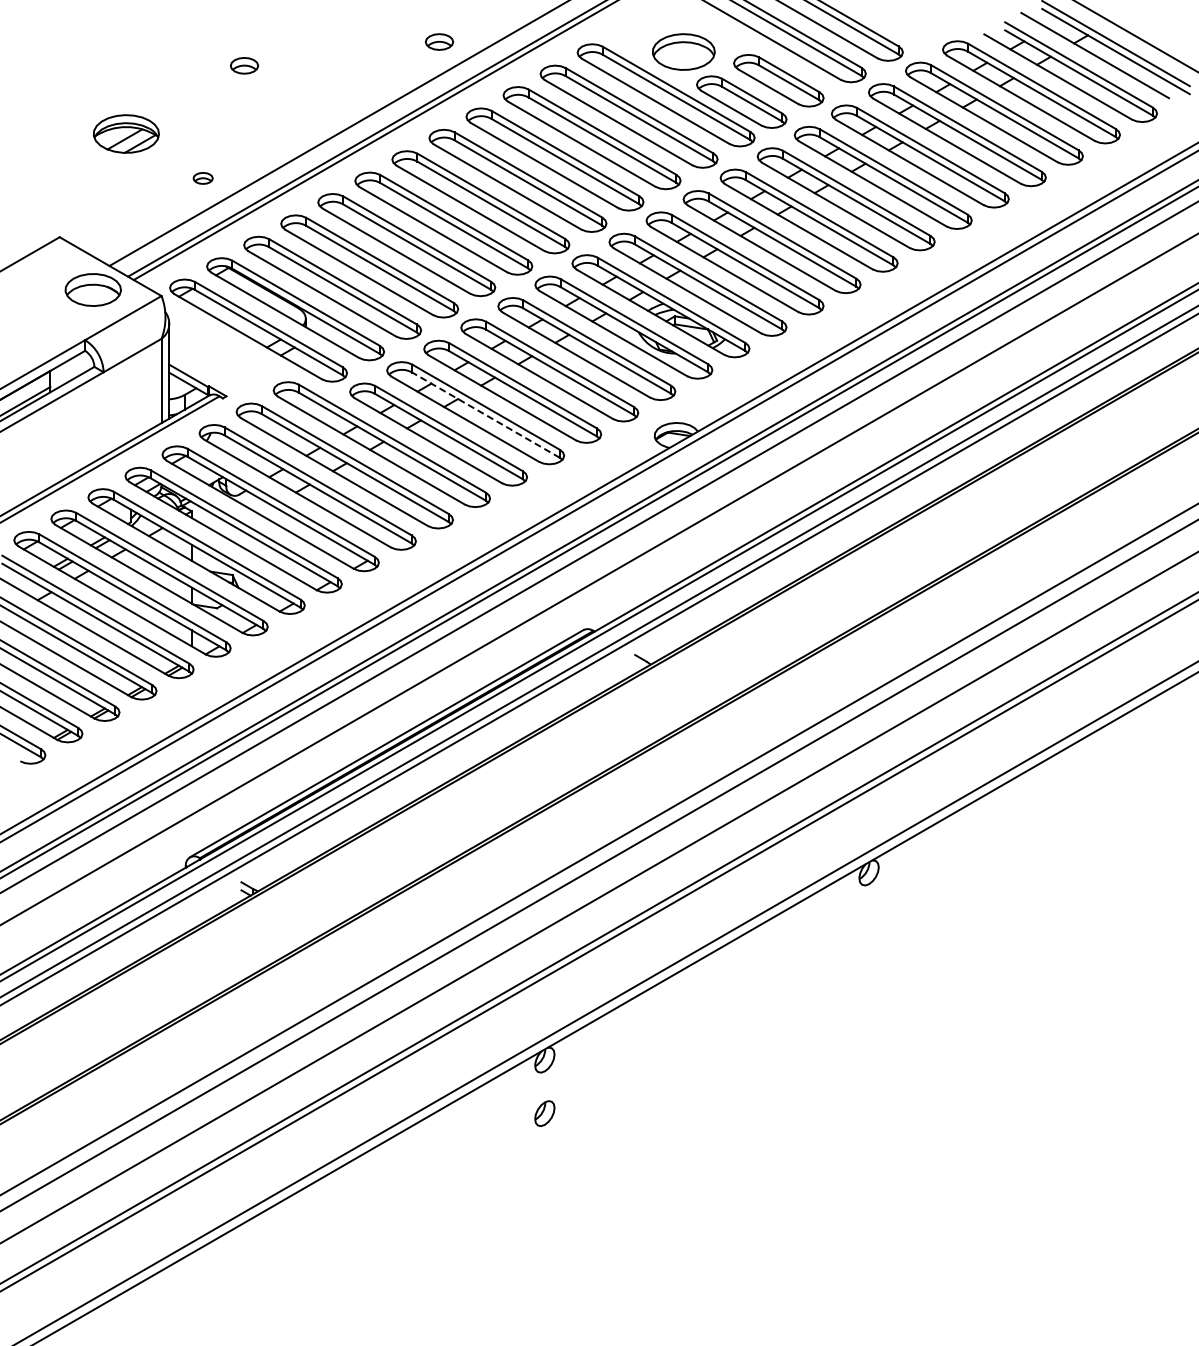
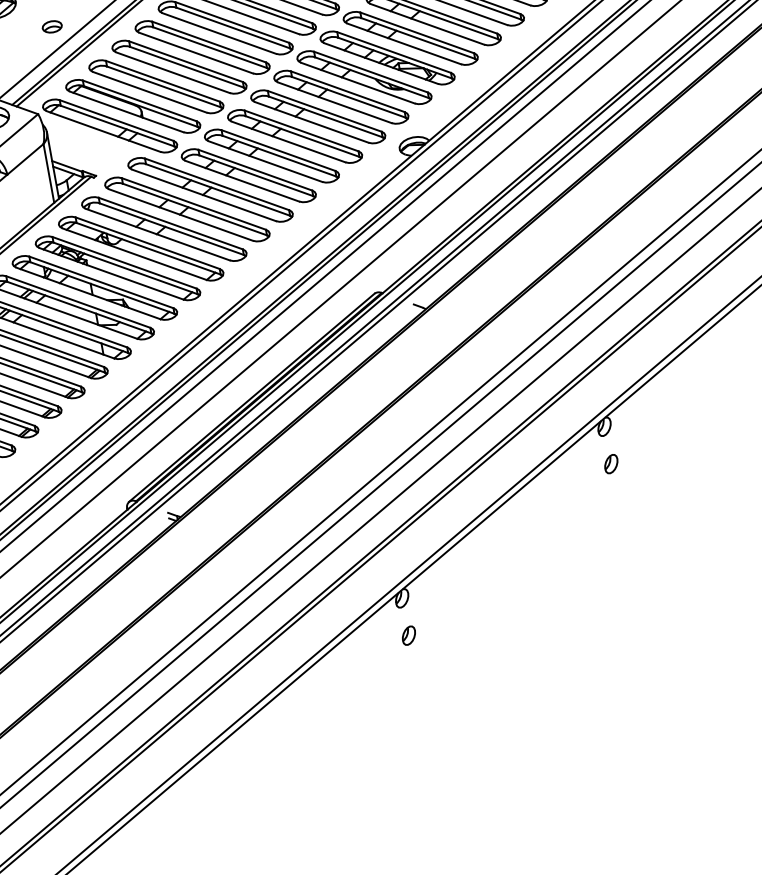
part: (202, 178) -> (51, 27), size x1.43
line: (485, 414) -> (278, 155), dashed -> solid
part: (868, 926) -> (610, 464), added

